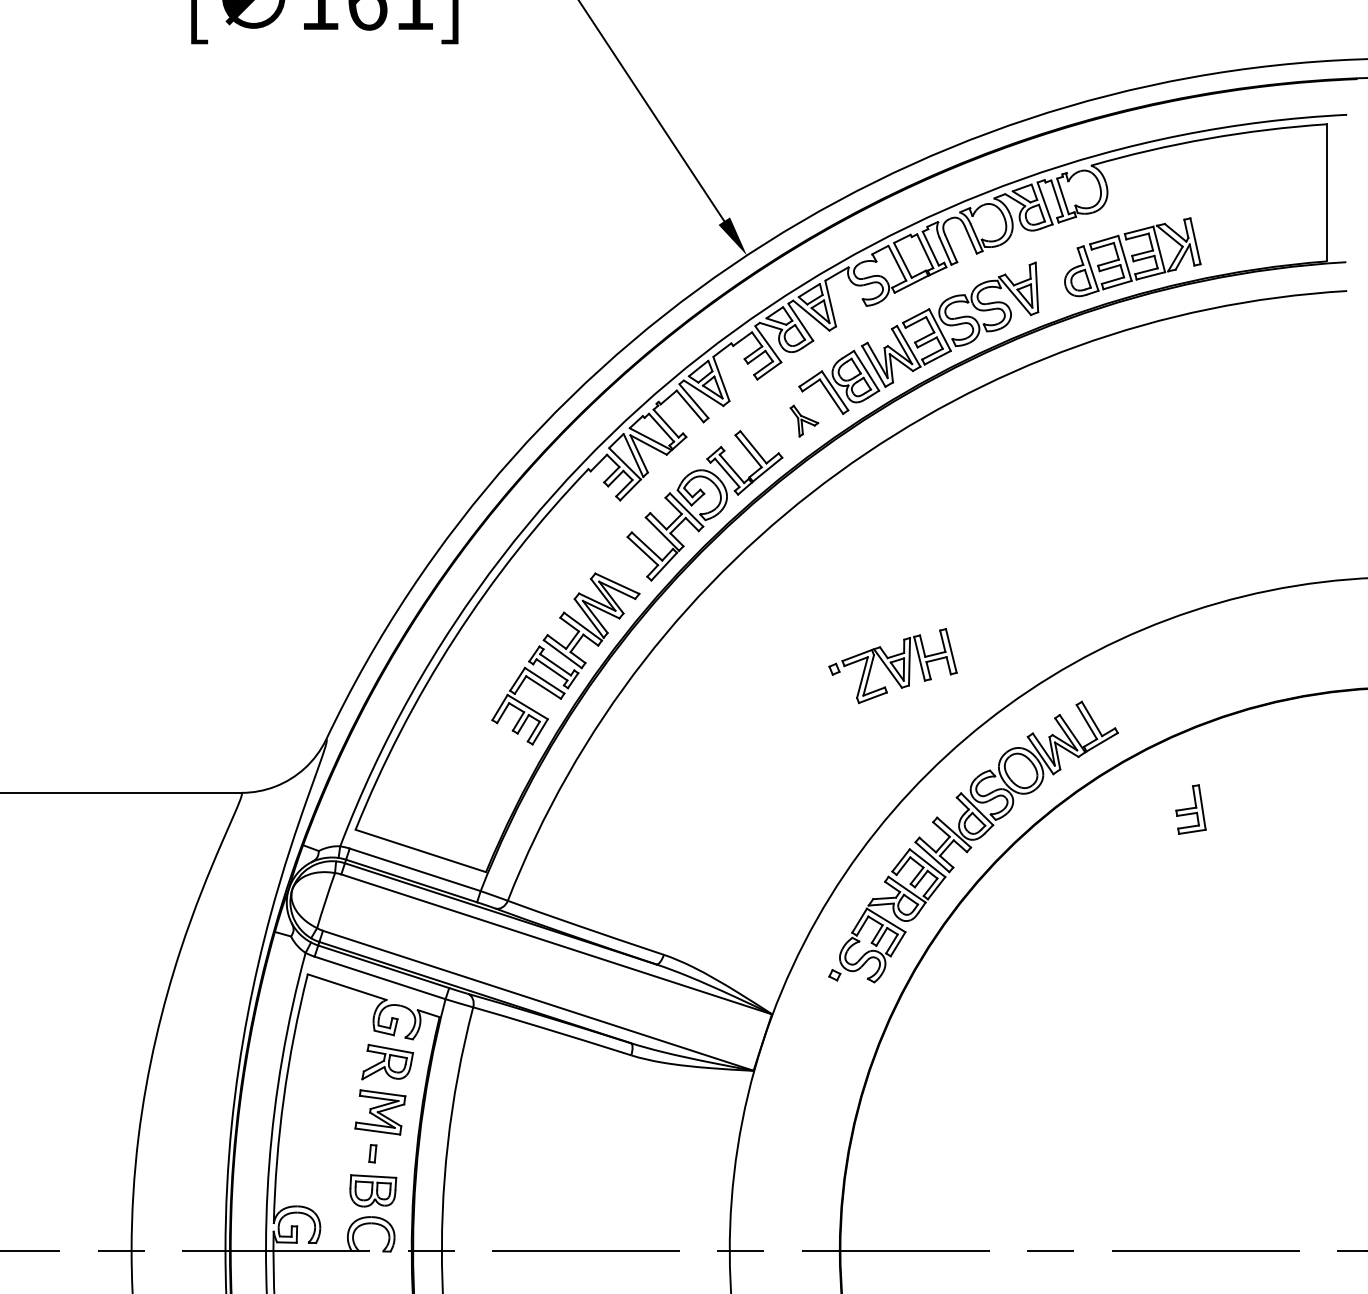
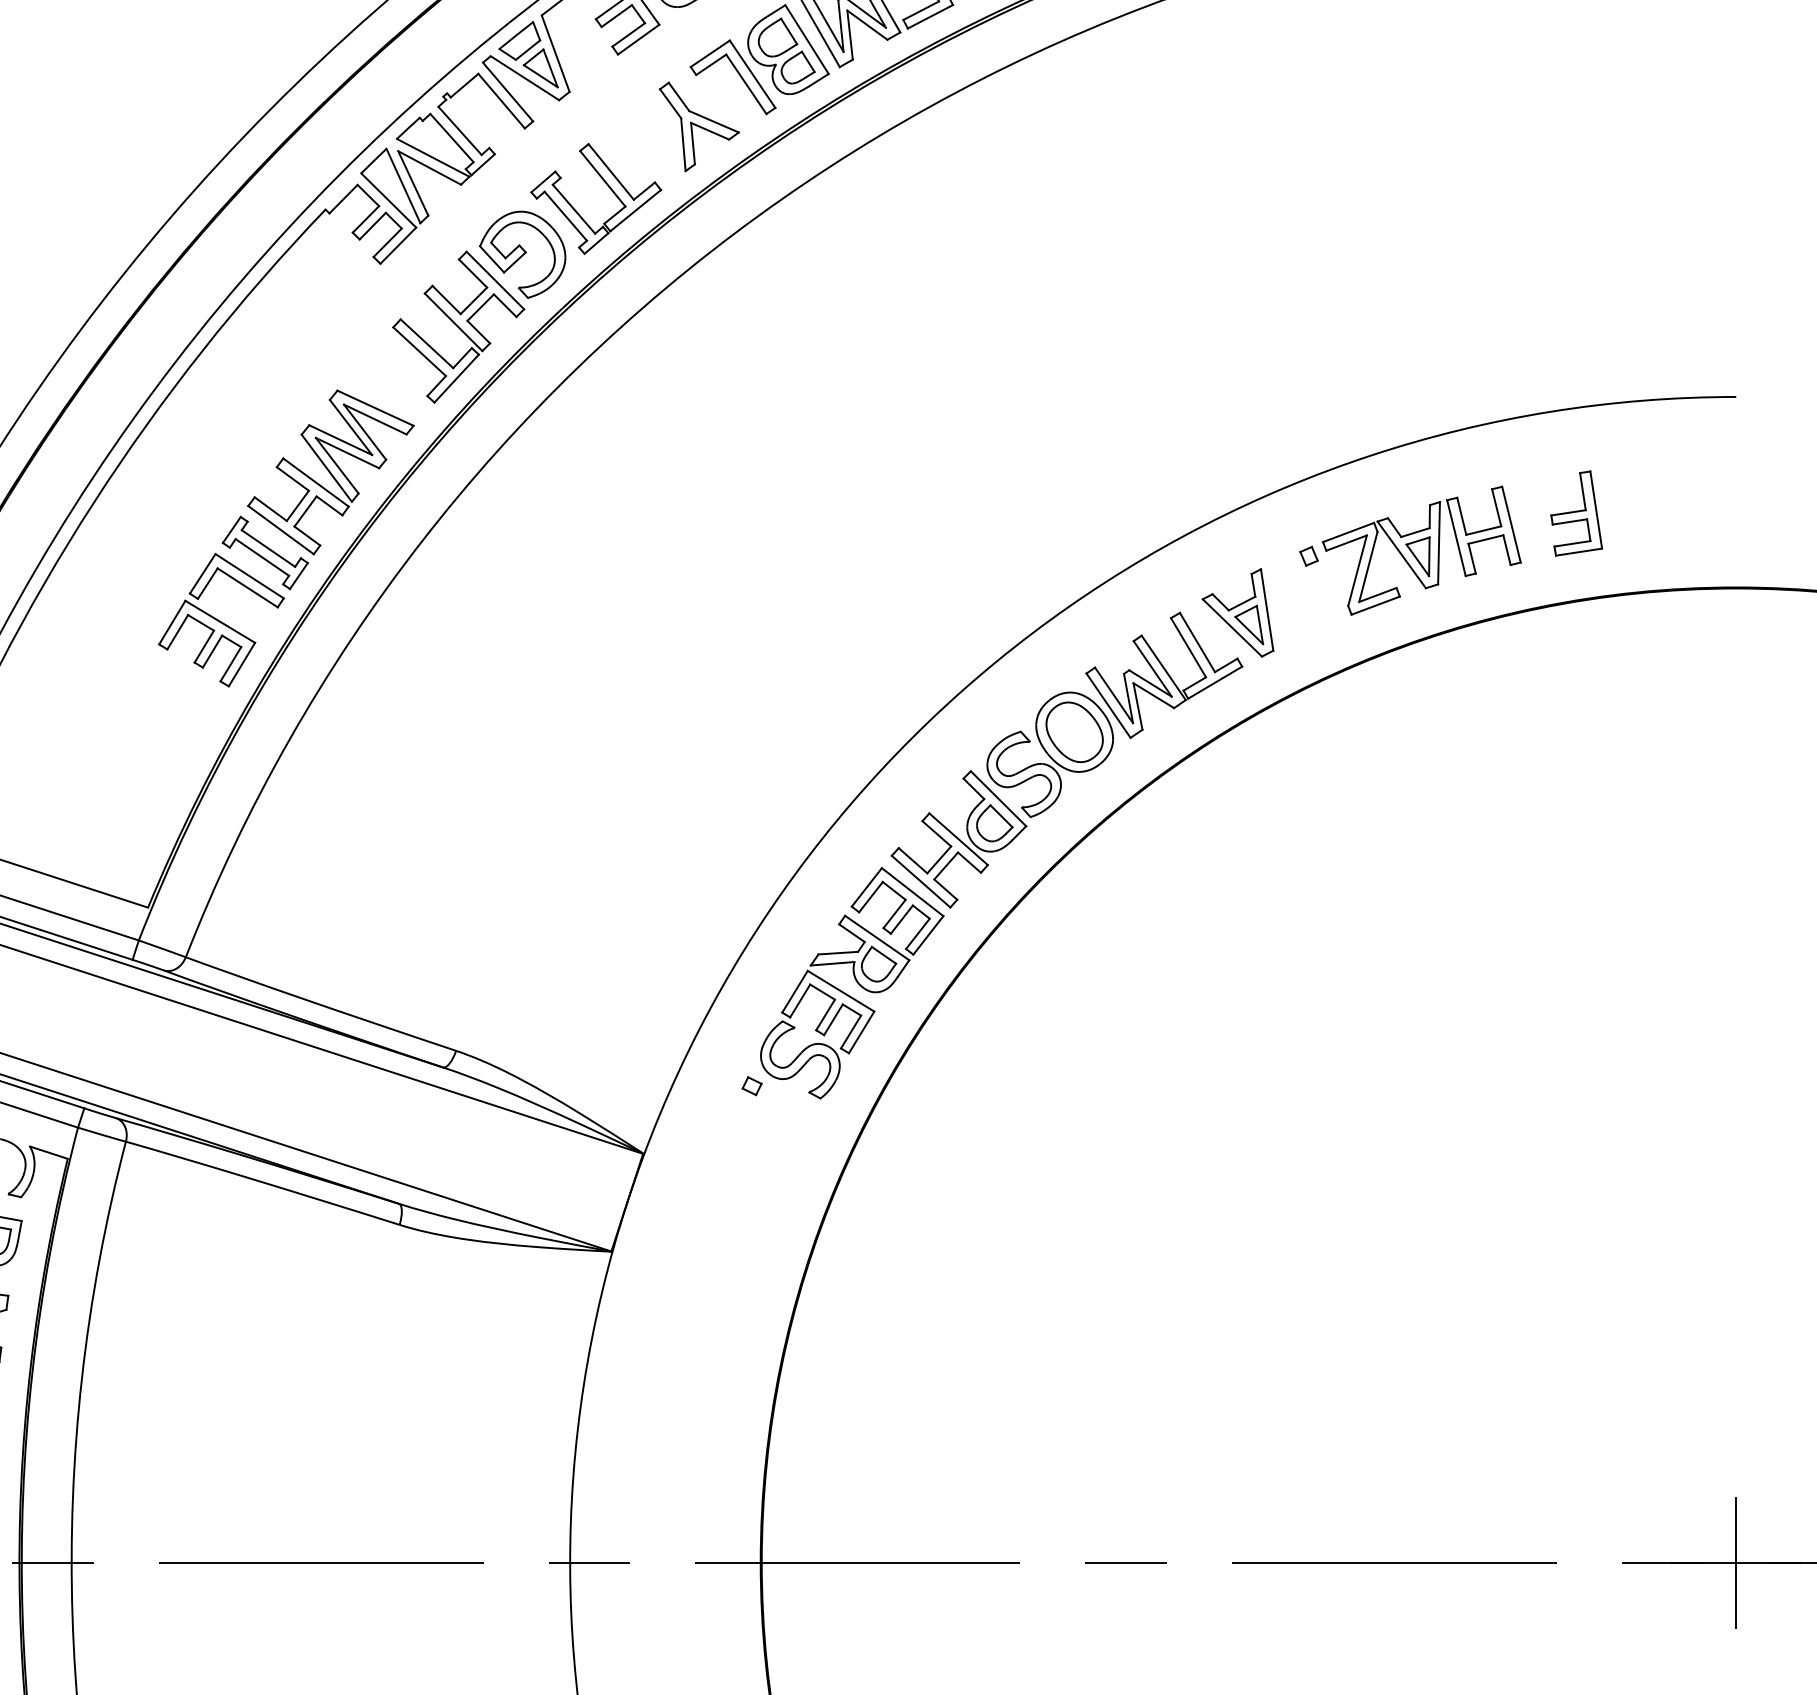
part: (804, 420) -> (699, 125), size x1.67
part: (892, 666) -> (1409, 551), moved
part: (1115, 701) -> (1238, 612), added
part: (1190, 809) -> (1575, 513), moved

